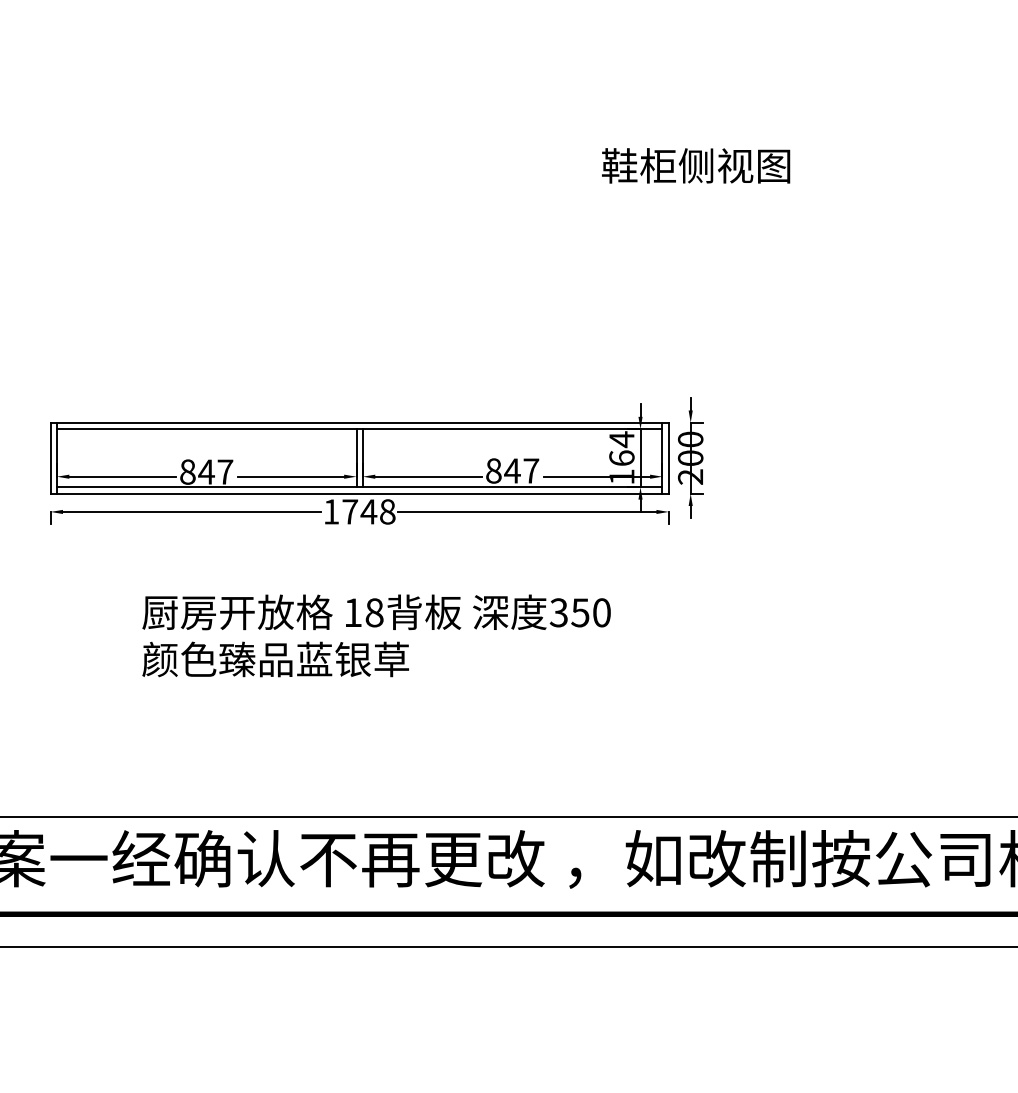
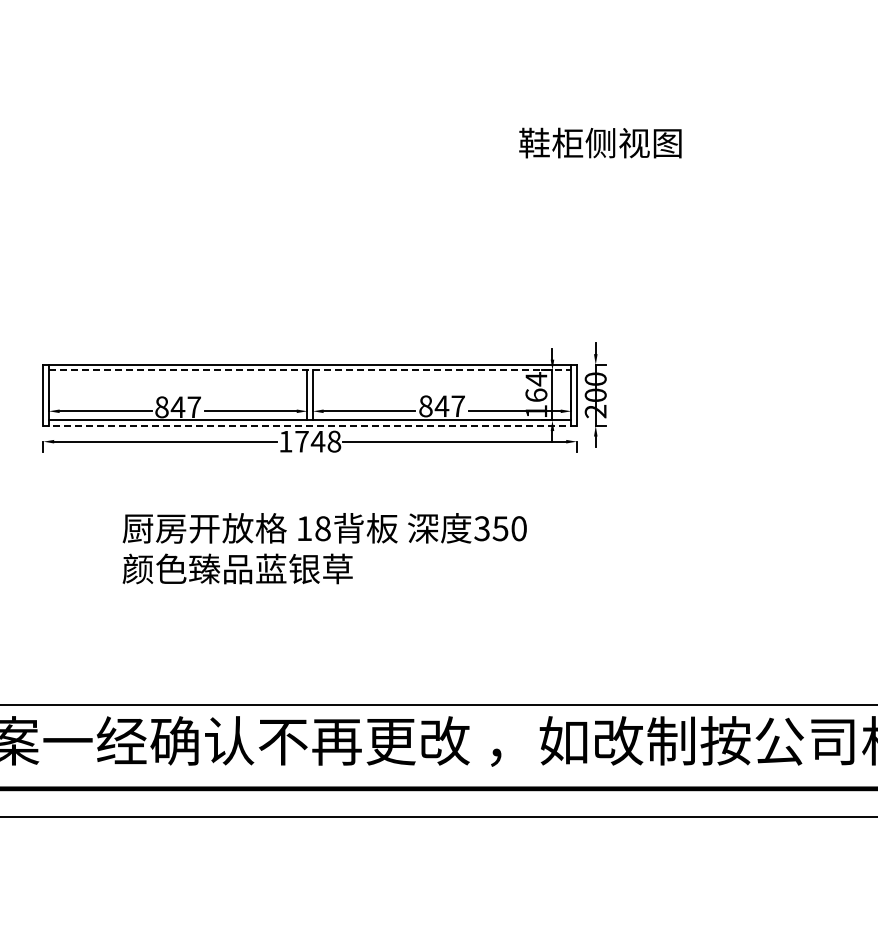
line: (360, 429) -> (310, 370), solid -> dashed
line: (360, 493) -> (310, 425), solid -> dashed

